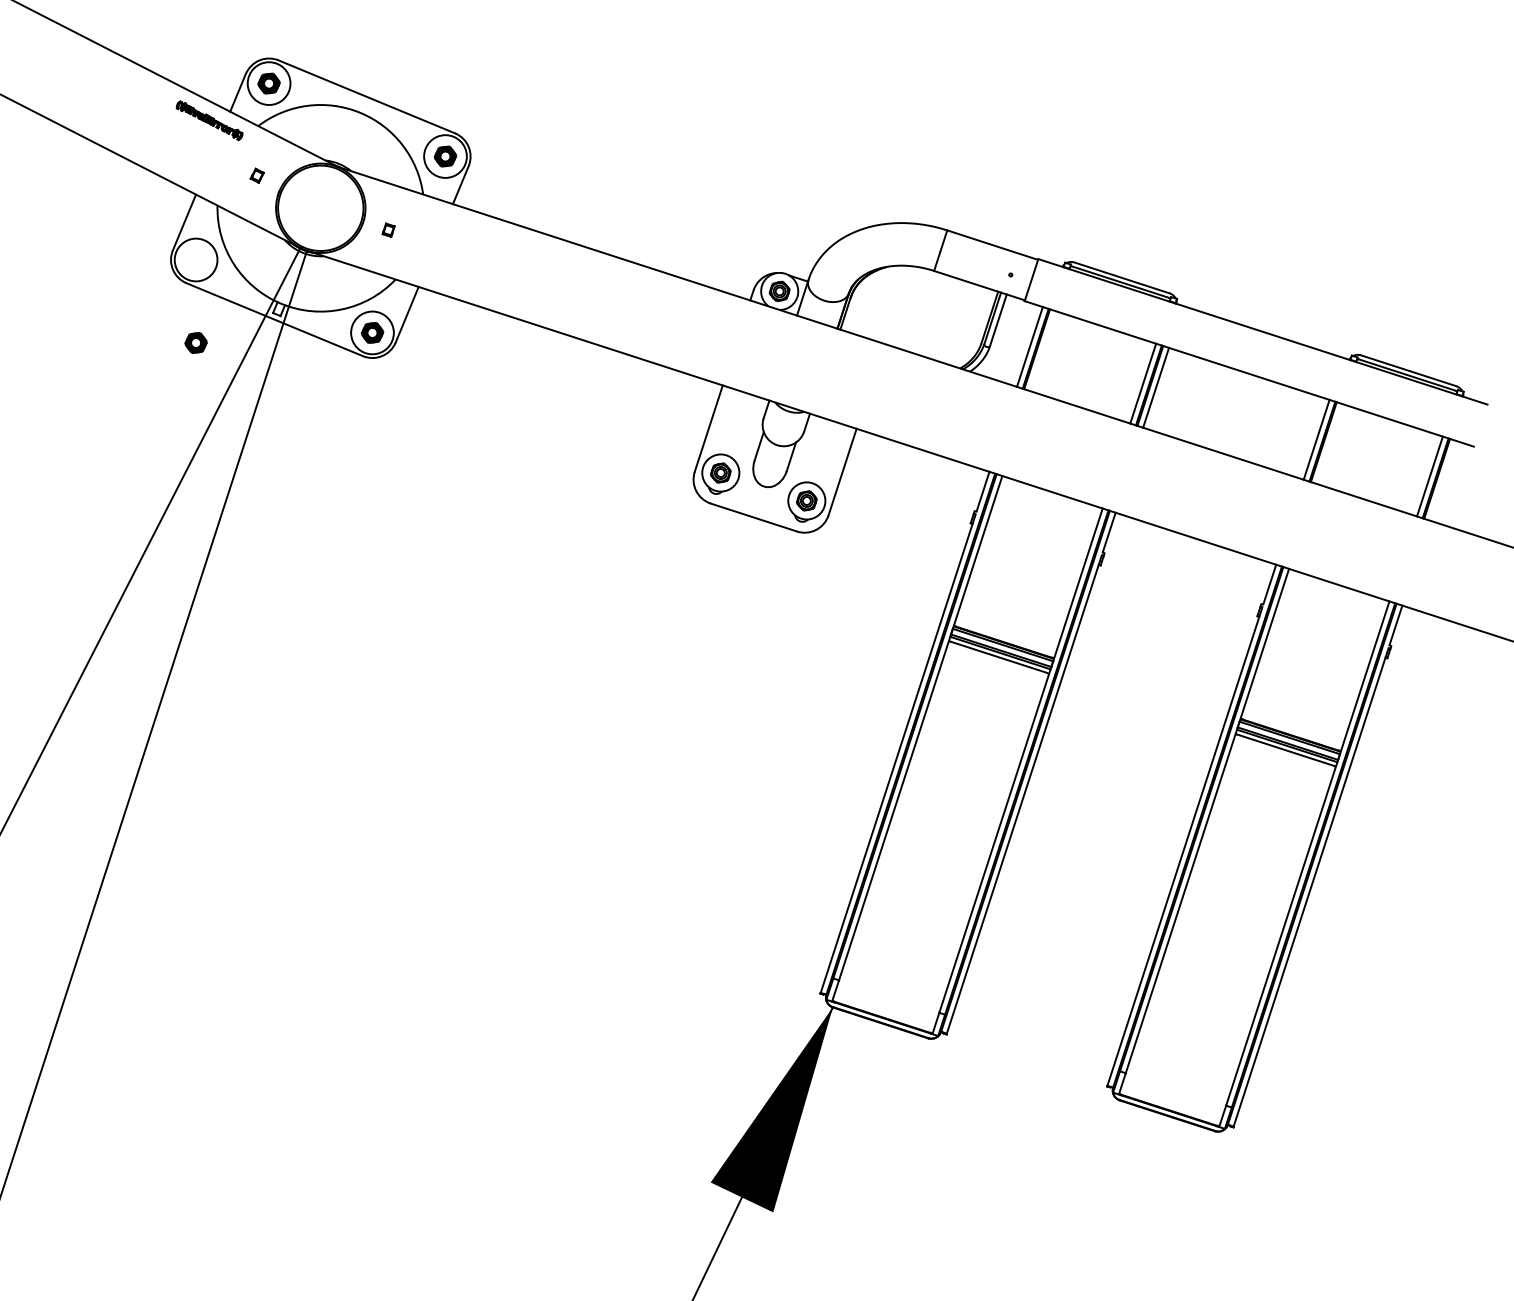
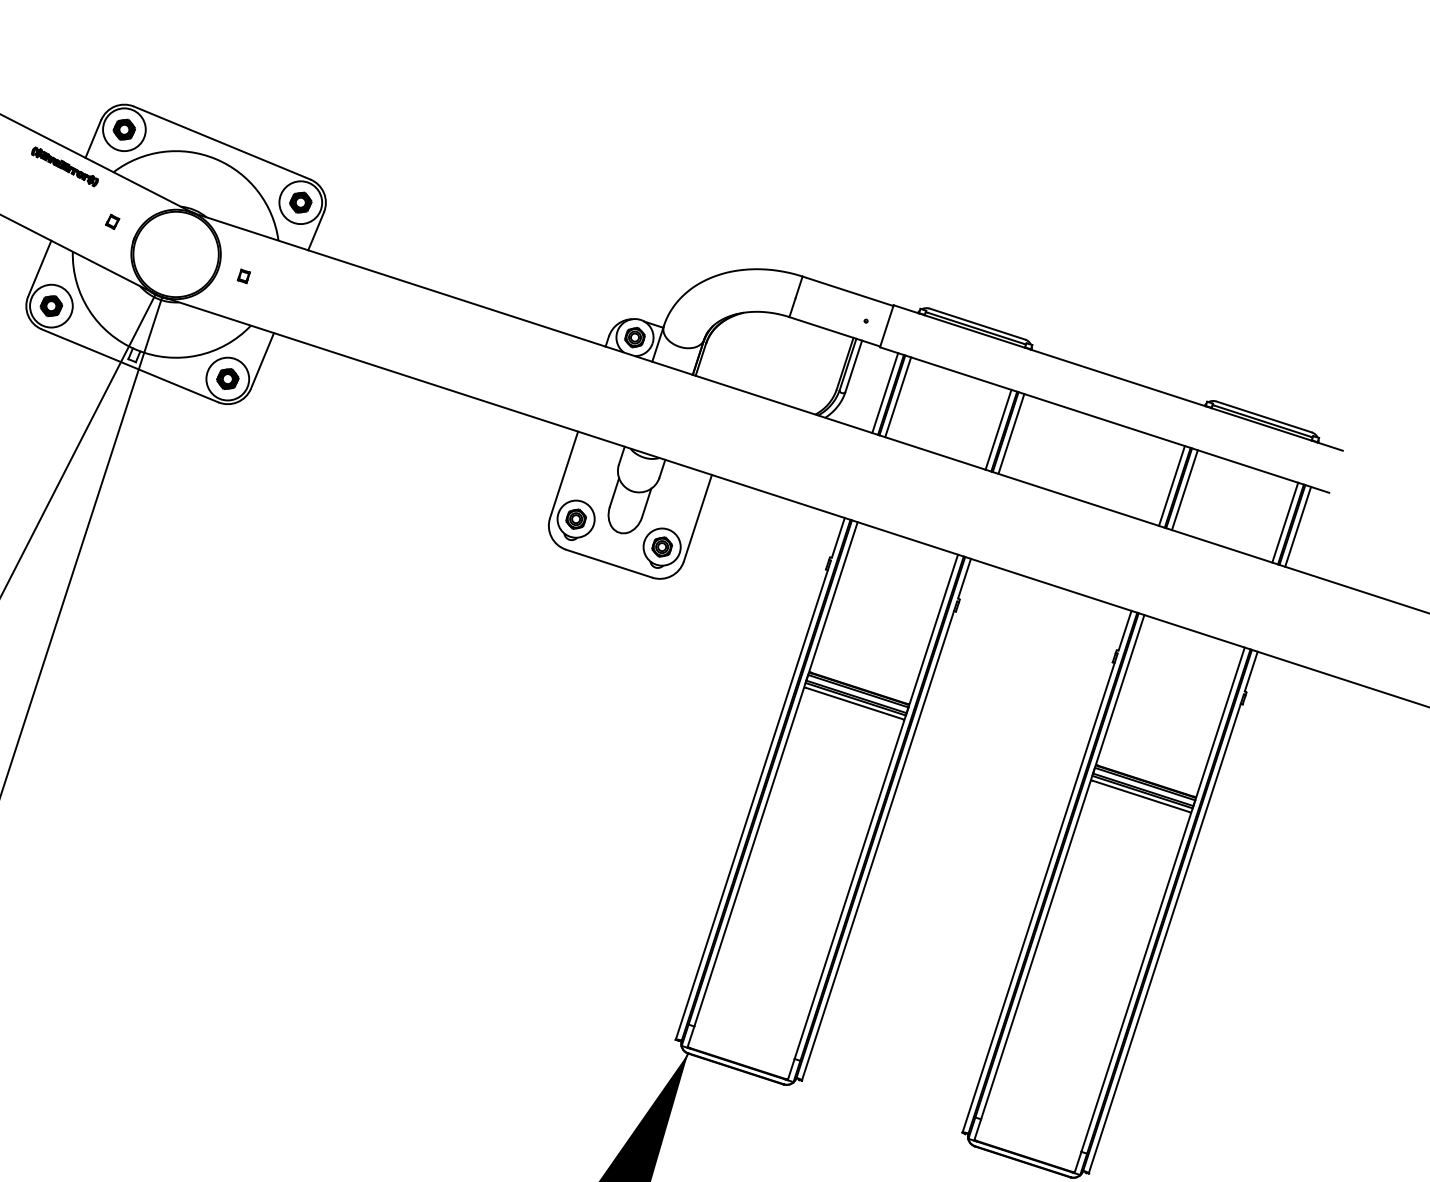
part: (195, 342) -> (50, 305), moved
line: (1042, 351) -> (897, 397), added
line: (1329, 443) -> (1184, 489), added
line: (1442, 480) -> (1297, 526), added

